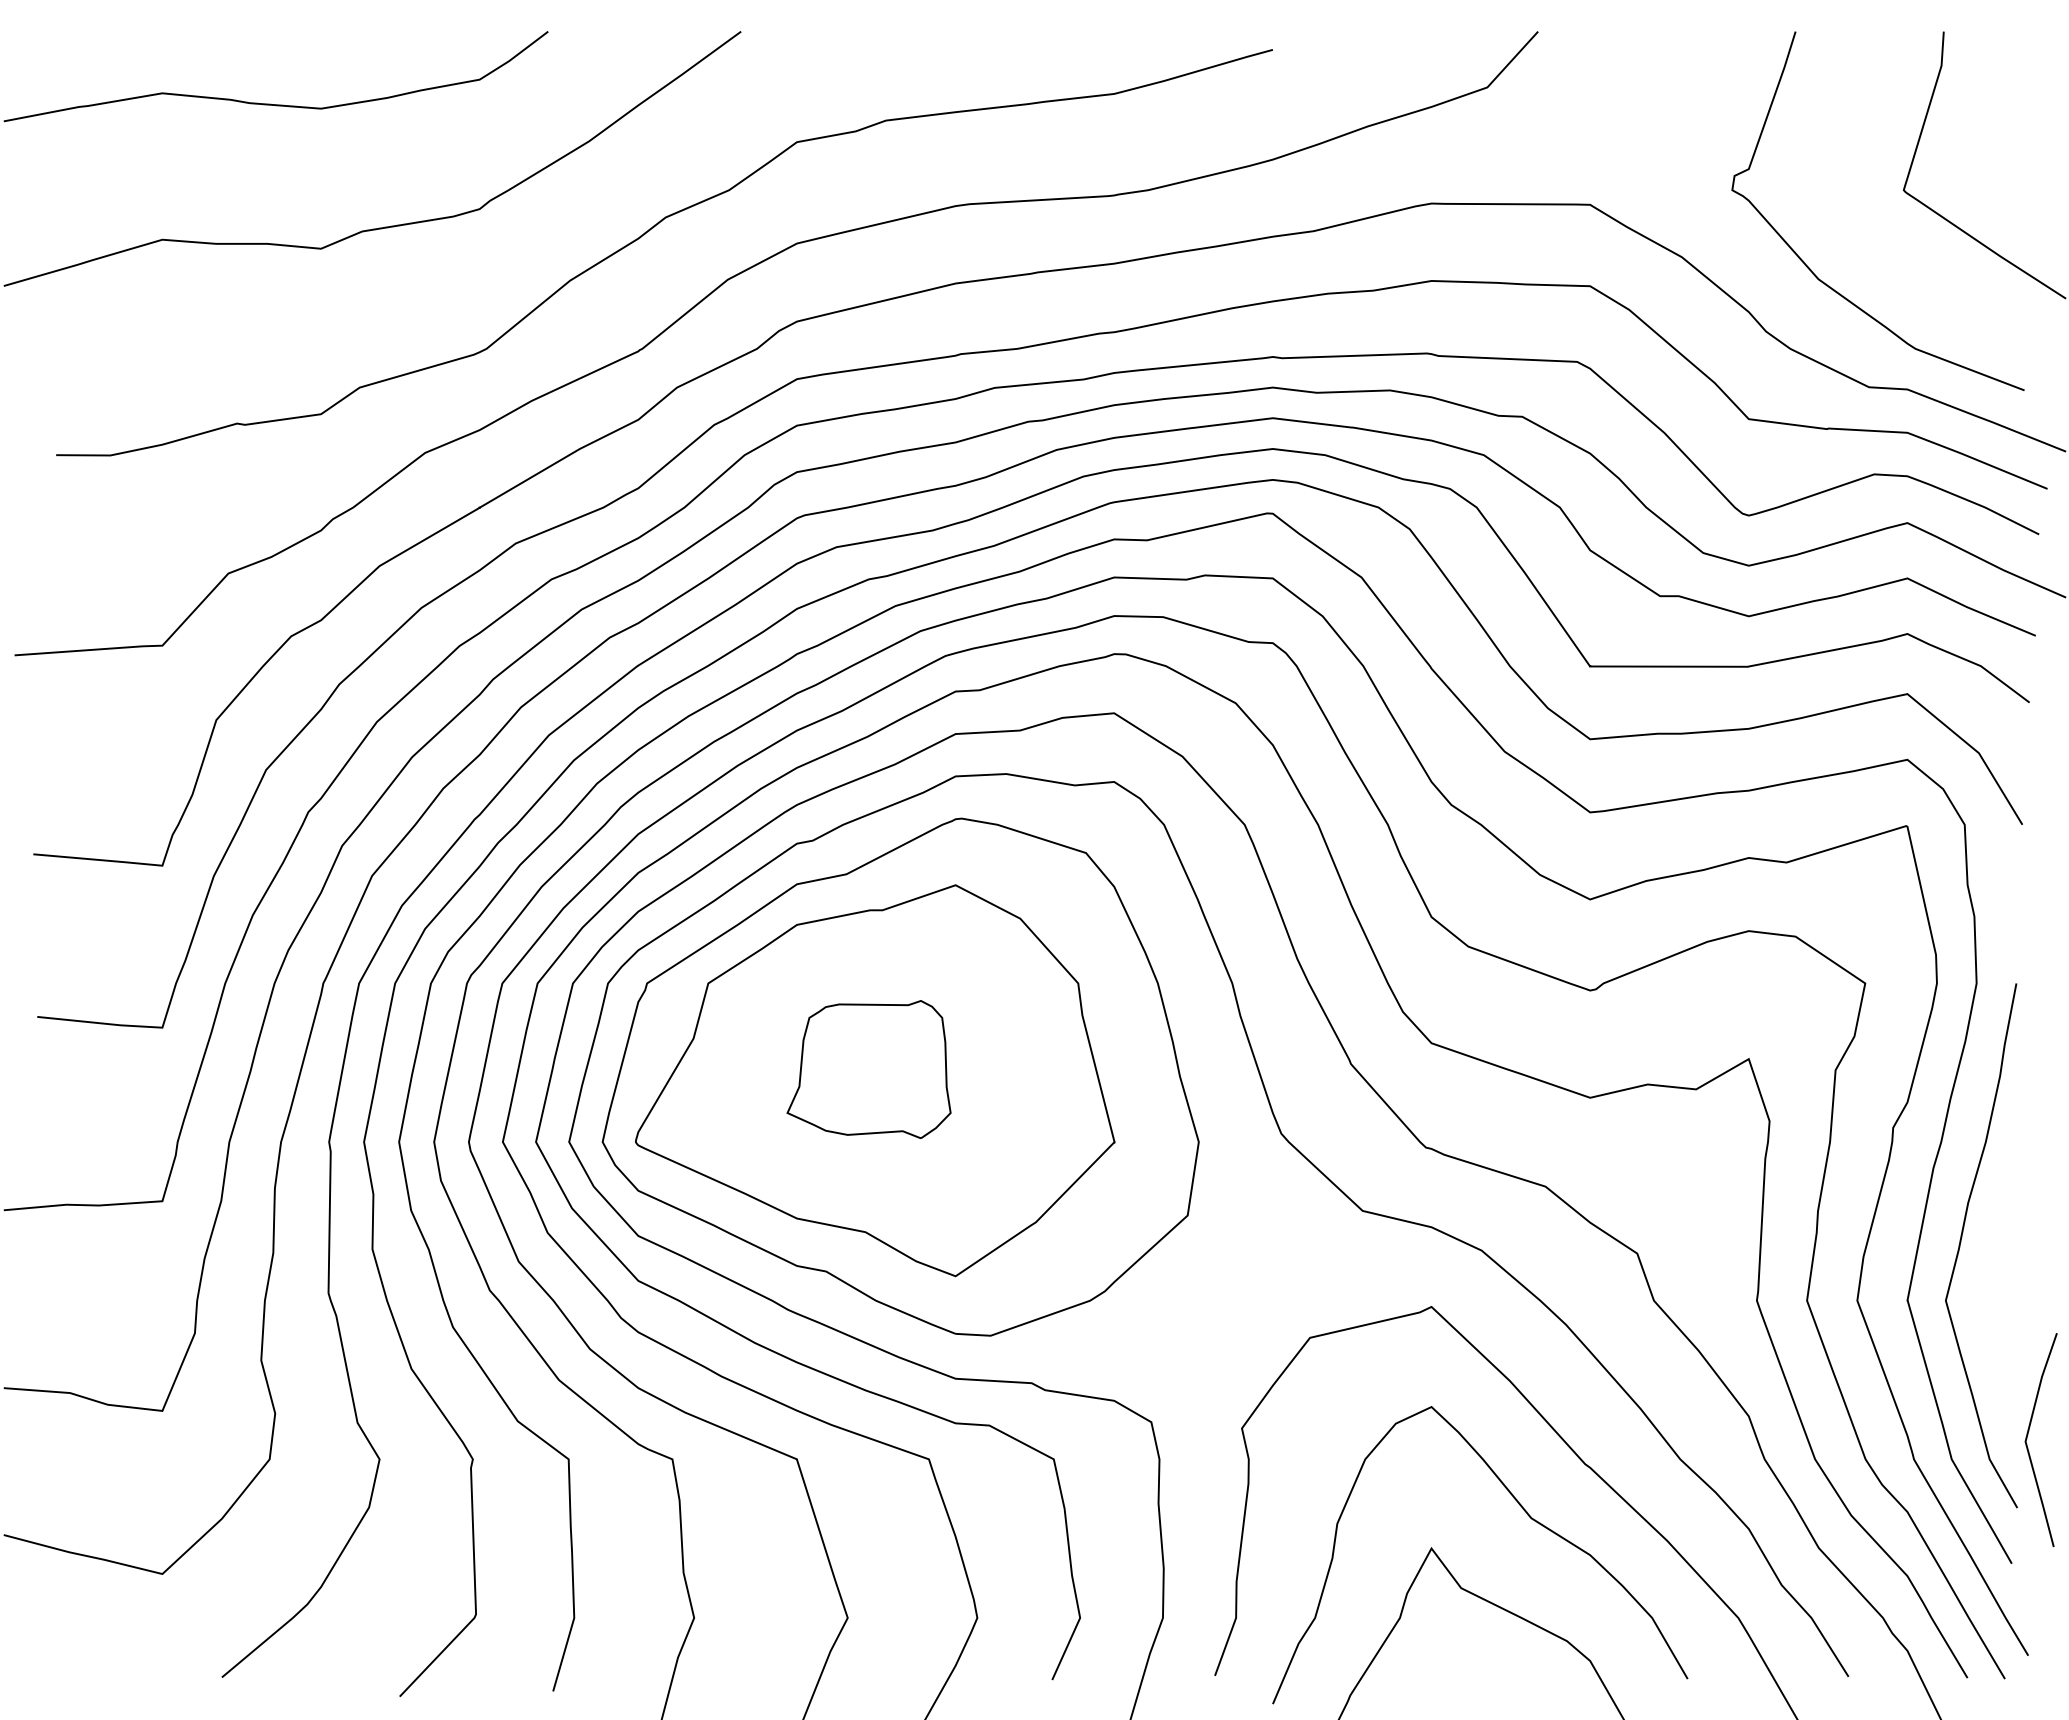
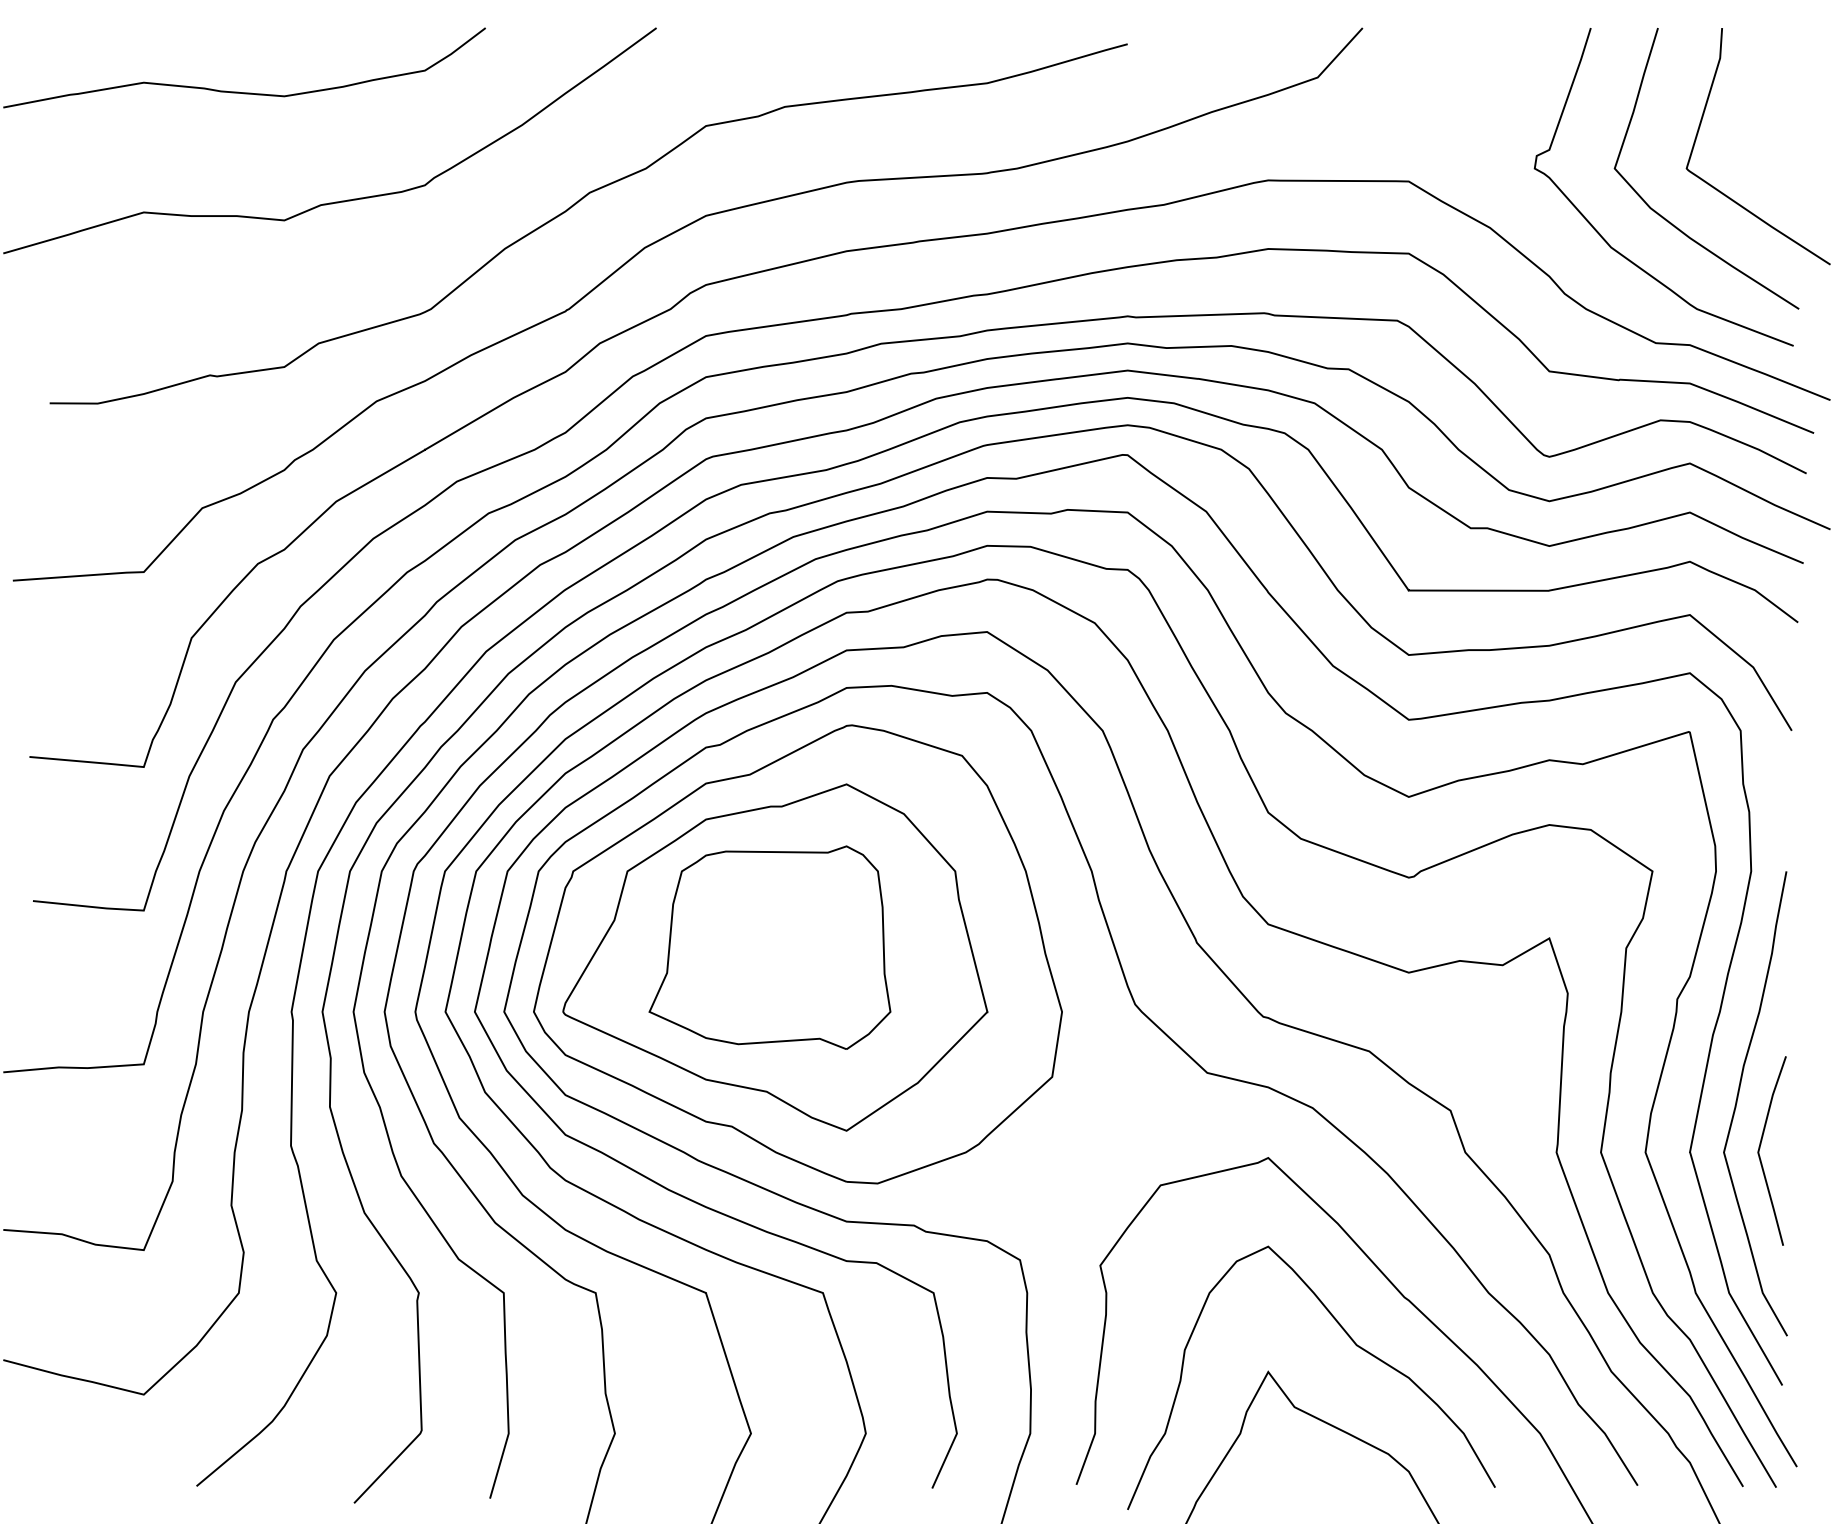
curve: (1880, 246) -> (1666, 218), added
part: (868, 1069) -> (769, 947), size x1.67
line: (2028, 1435) -> (1760, 1146), moved

